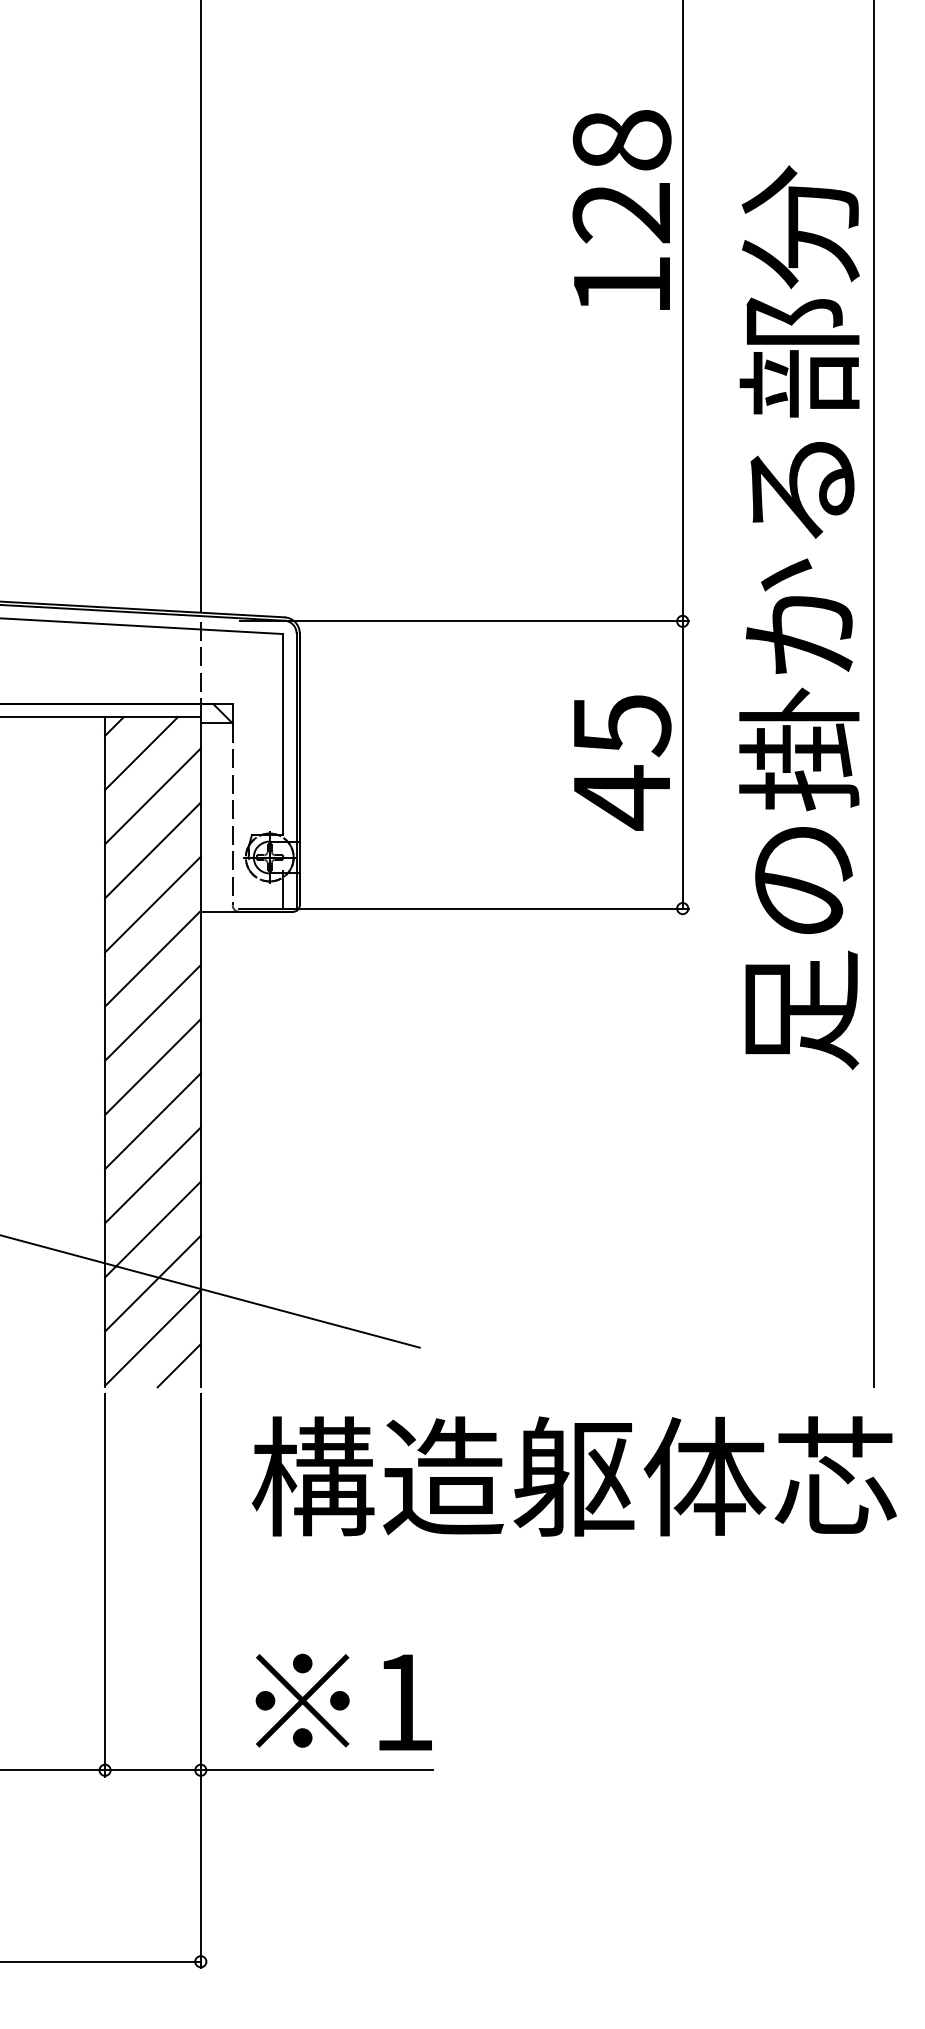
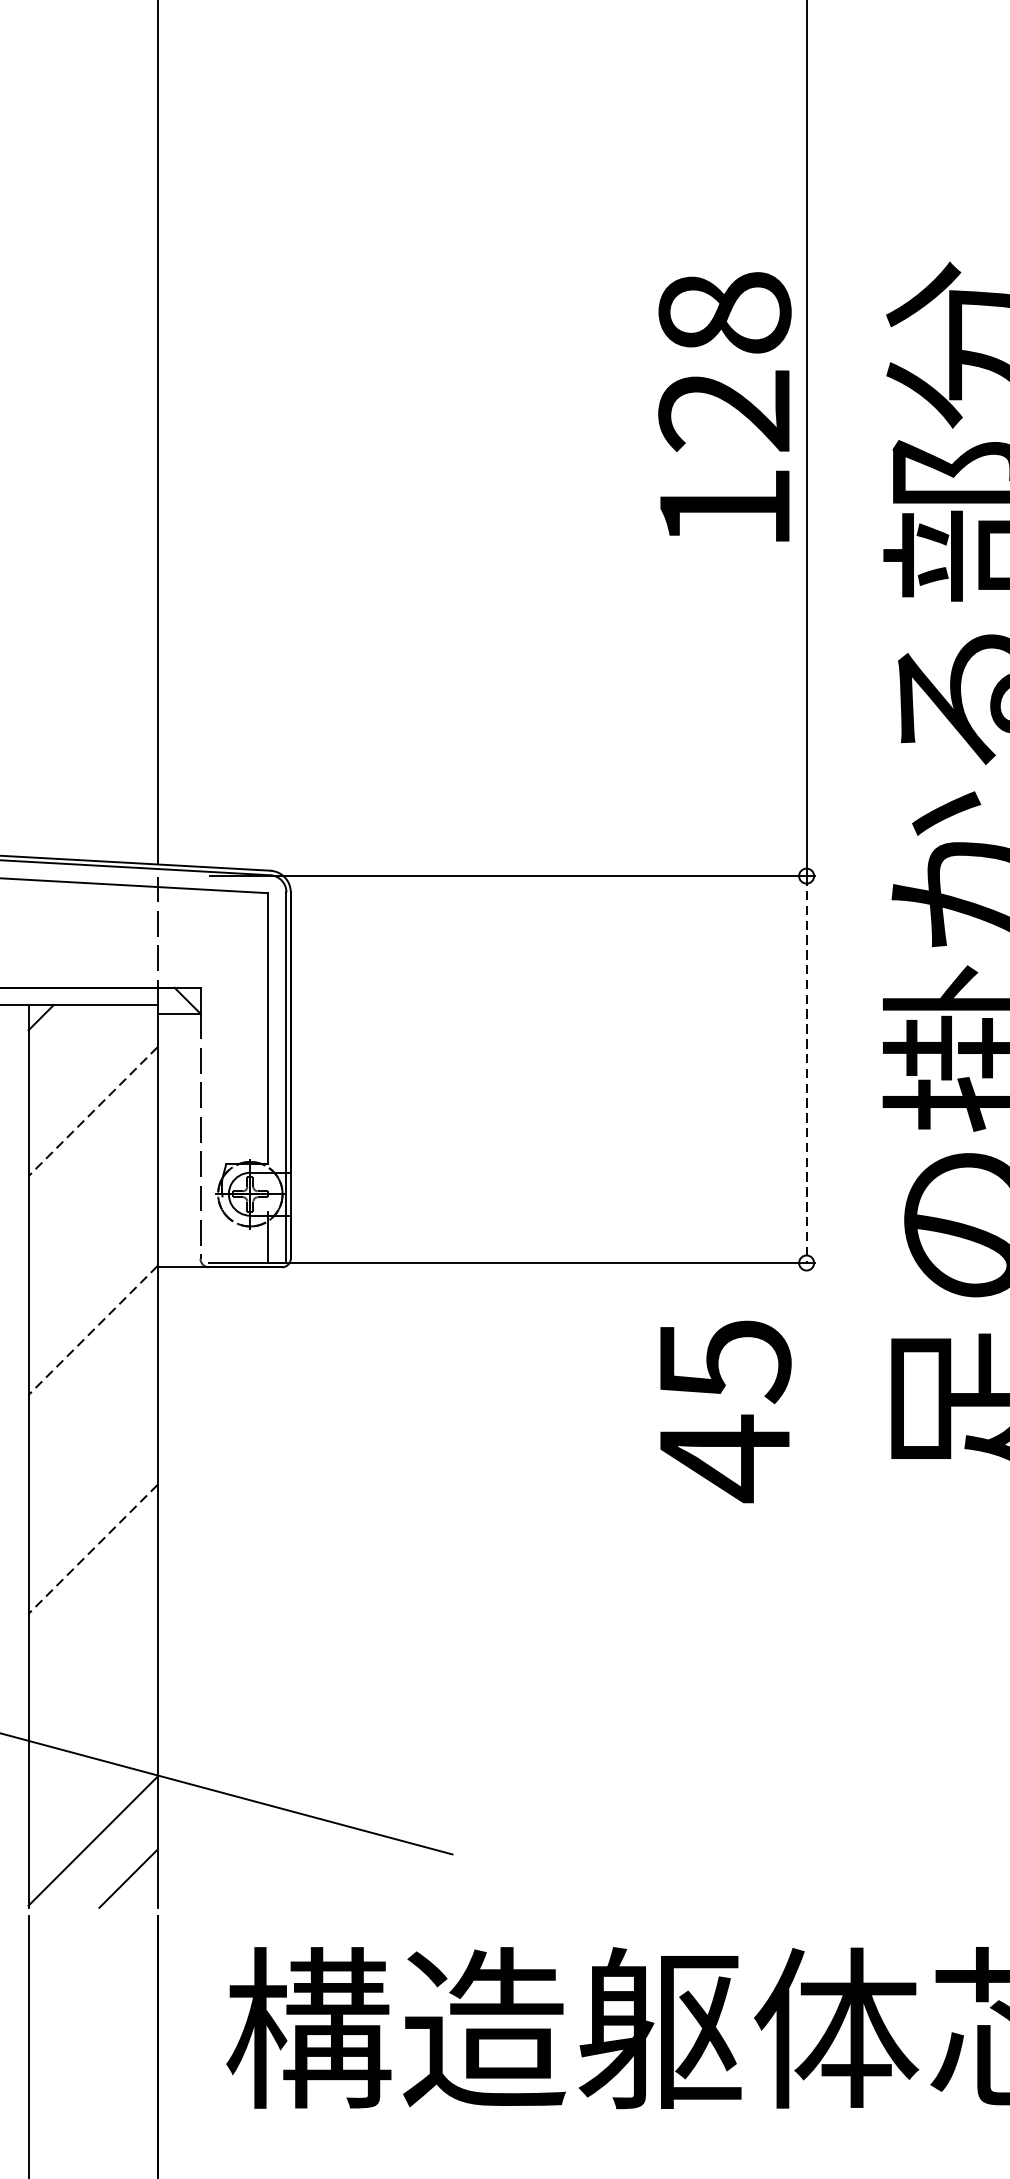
text: (621, 209) -> (724, 406), moved
line: (141, 753) -> (77, 1054), removed
text: (622, 762) -> (725, 1411), moved
line: (682, 764) -> (806, 1068), solid -> dashed
line: (152, 796) -> (92, 1112), solid -> dashed
line: (152, 850) -> (92, 1184), removed
line: (152, 904) -> (92, 1257), removed
line: (152, 958) -> (92, 1330), solid -> dashed
line: (152, 1012) -> (92, 1402), removed
line: (152, 1066) -> (92, 1475), removed
line: (152, 1121) -> (92, 1549), solid -> dashed
line: (152, 1175) -> (92, 1622), removed
line: (152, 1229) -> (92, 1695), removed
line: (152, 1283) -> (92, 1768), removed

